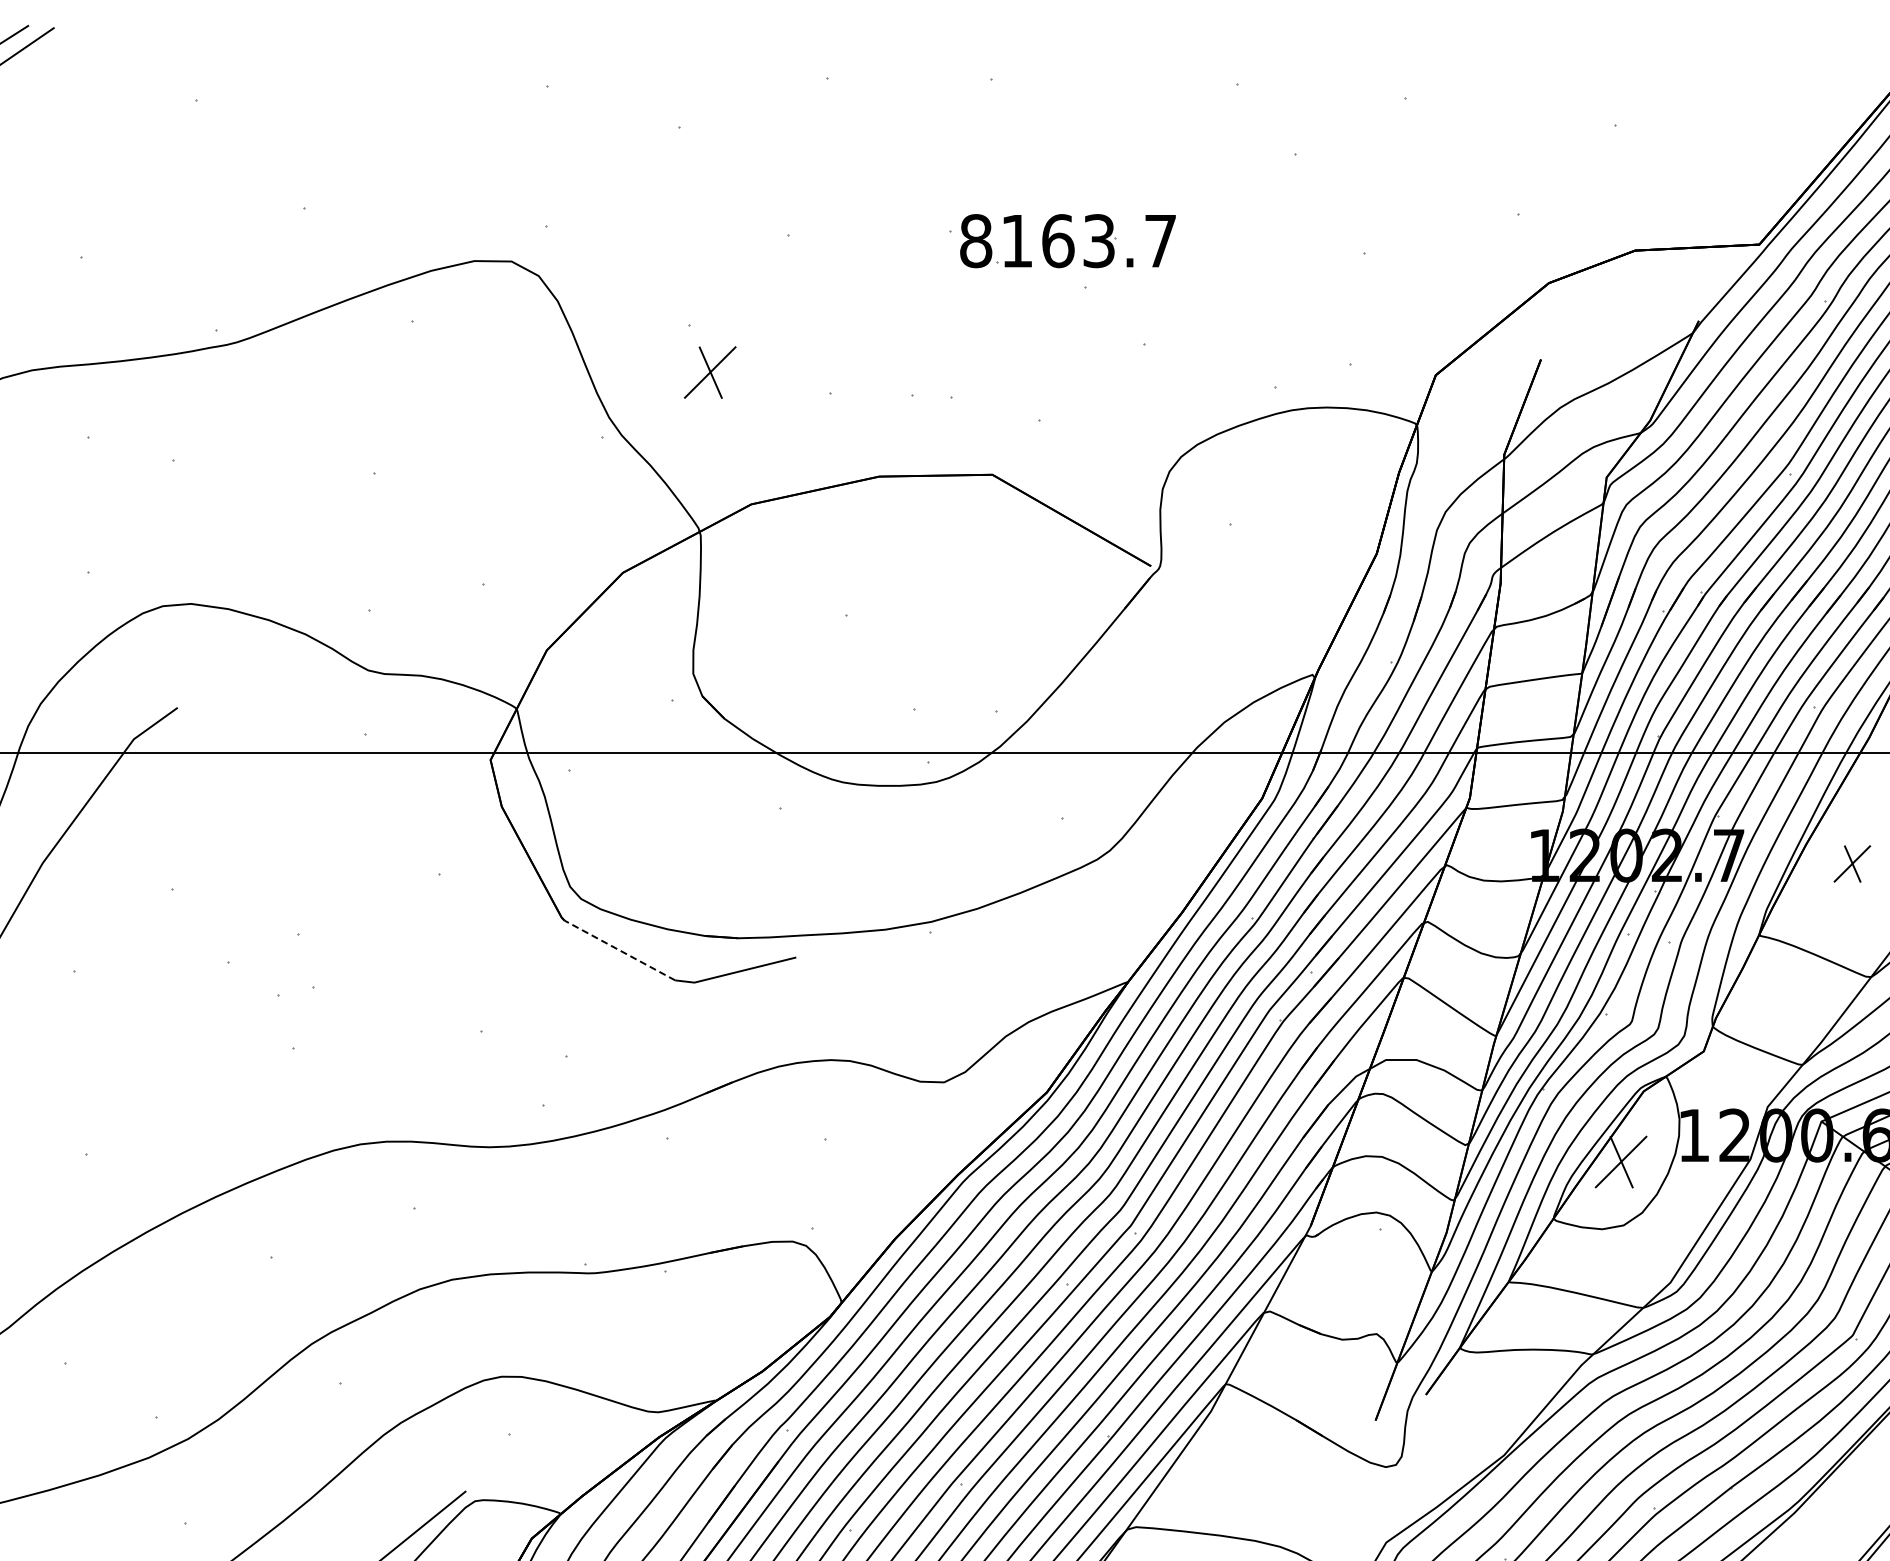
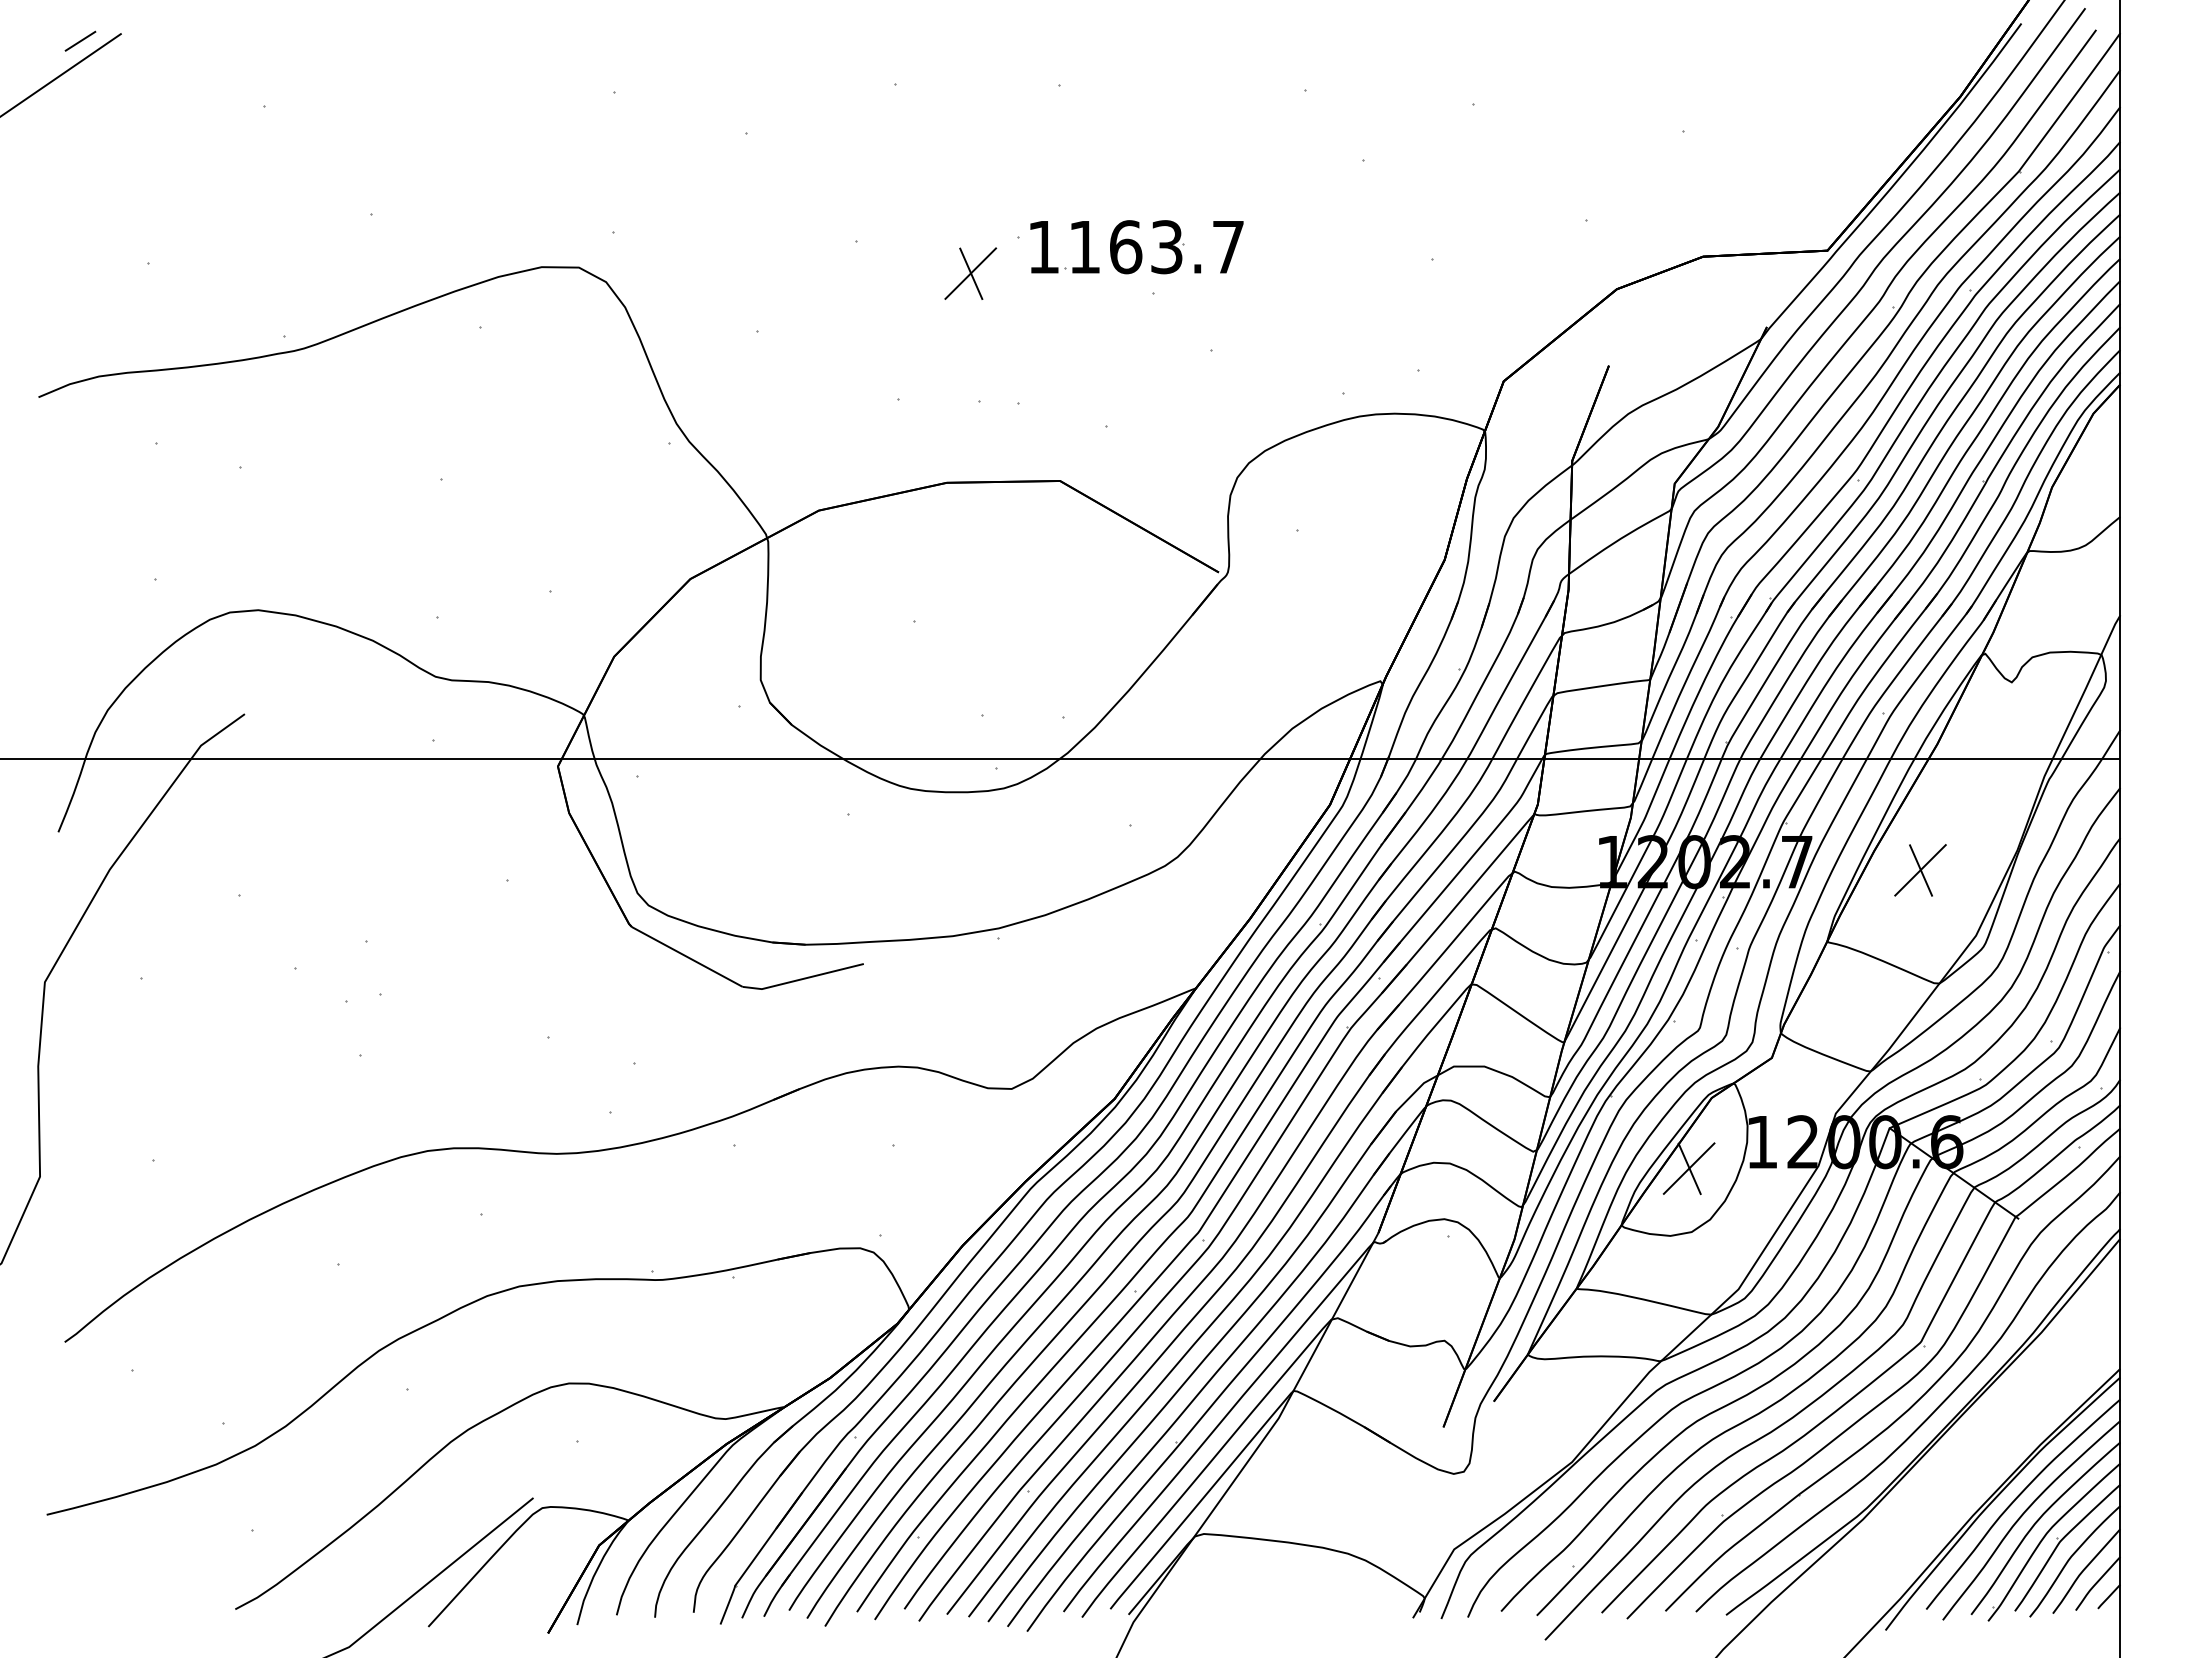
text: (975, 241) -> (1043, 247), 8163.7 -> 1163.7
part: (710, 372) -> (970, 273), moved
part: (1852, 864) -> (1920, 870), size x1.43
line: (620, 950) -> (687, 956), dashed -> solid

